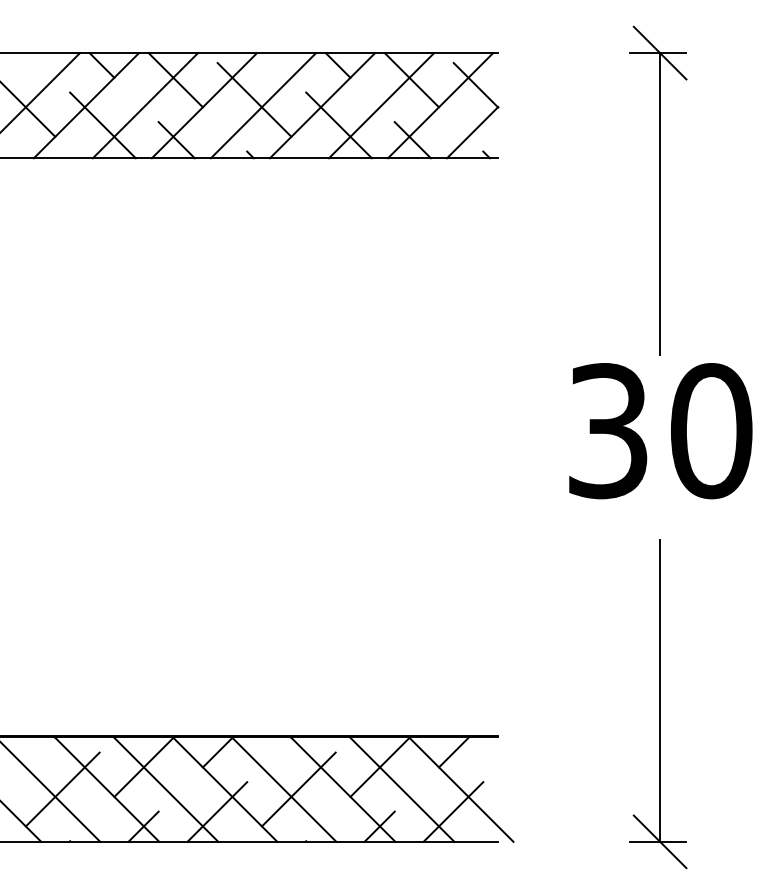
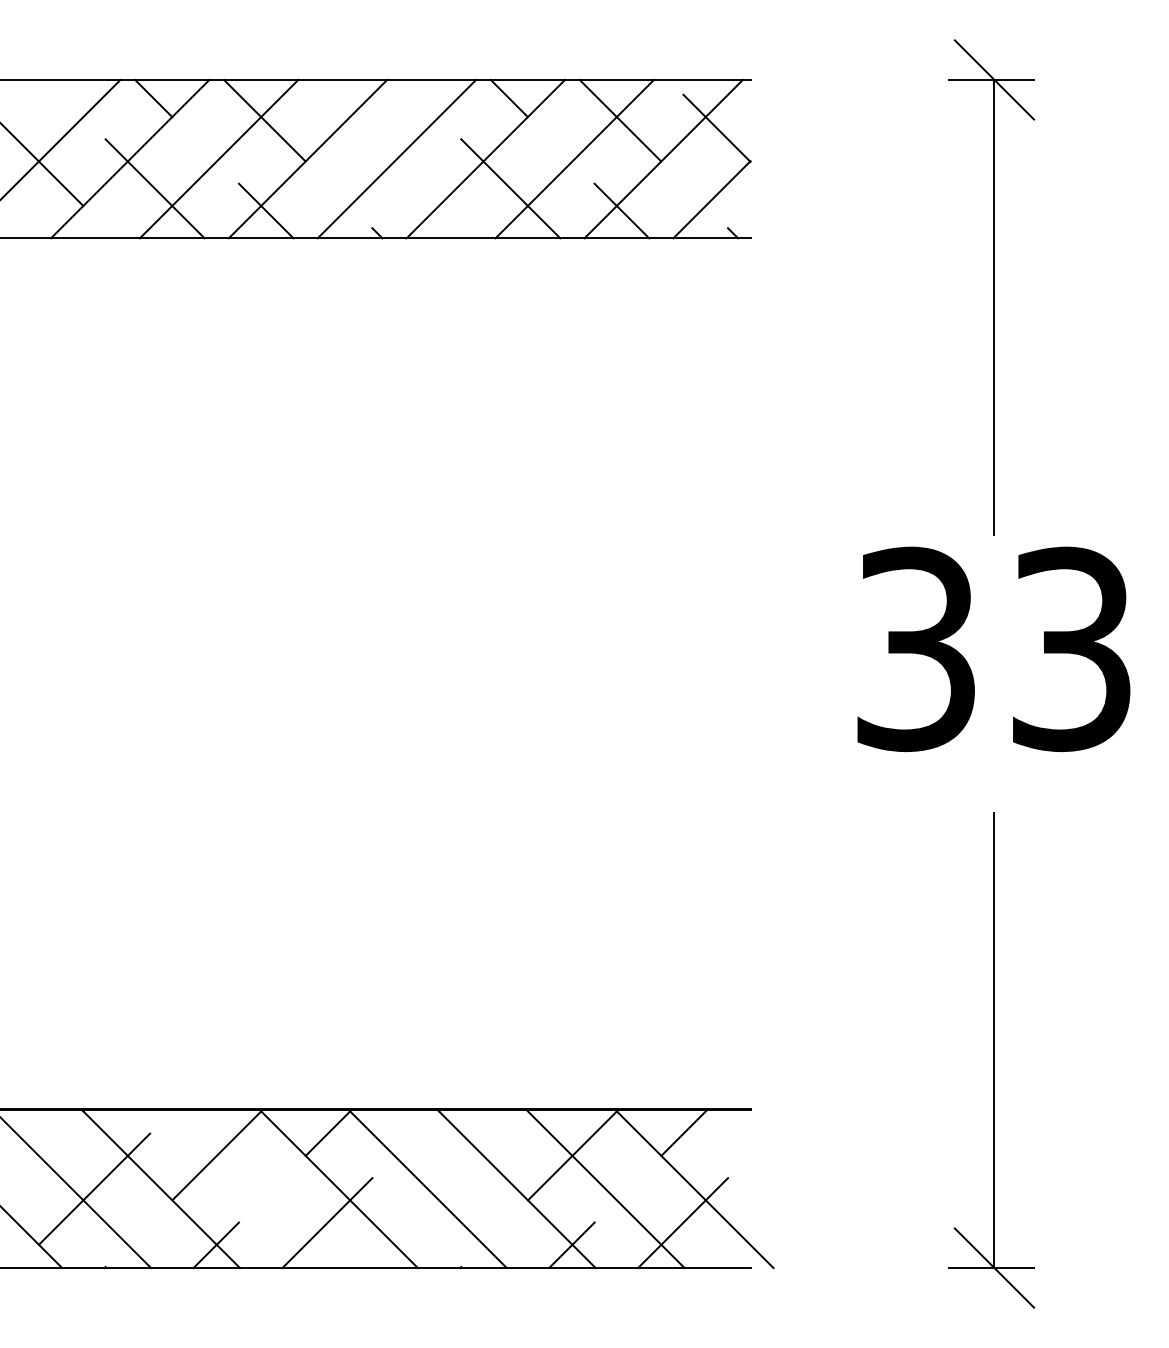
line: (254, 99) -> (383, 149), removed
text: (711, 431) -> (1071, 649), 30 -> 33
line: (165, 788) -> (249, 1187), removed
line: (298, 789) -> (449, 1189), removed

